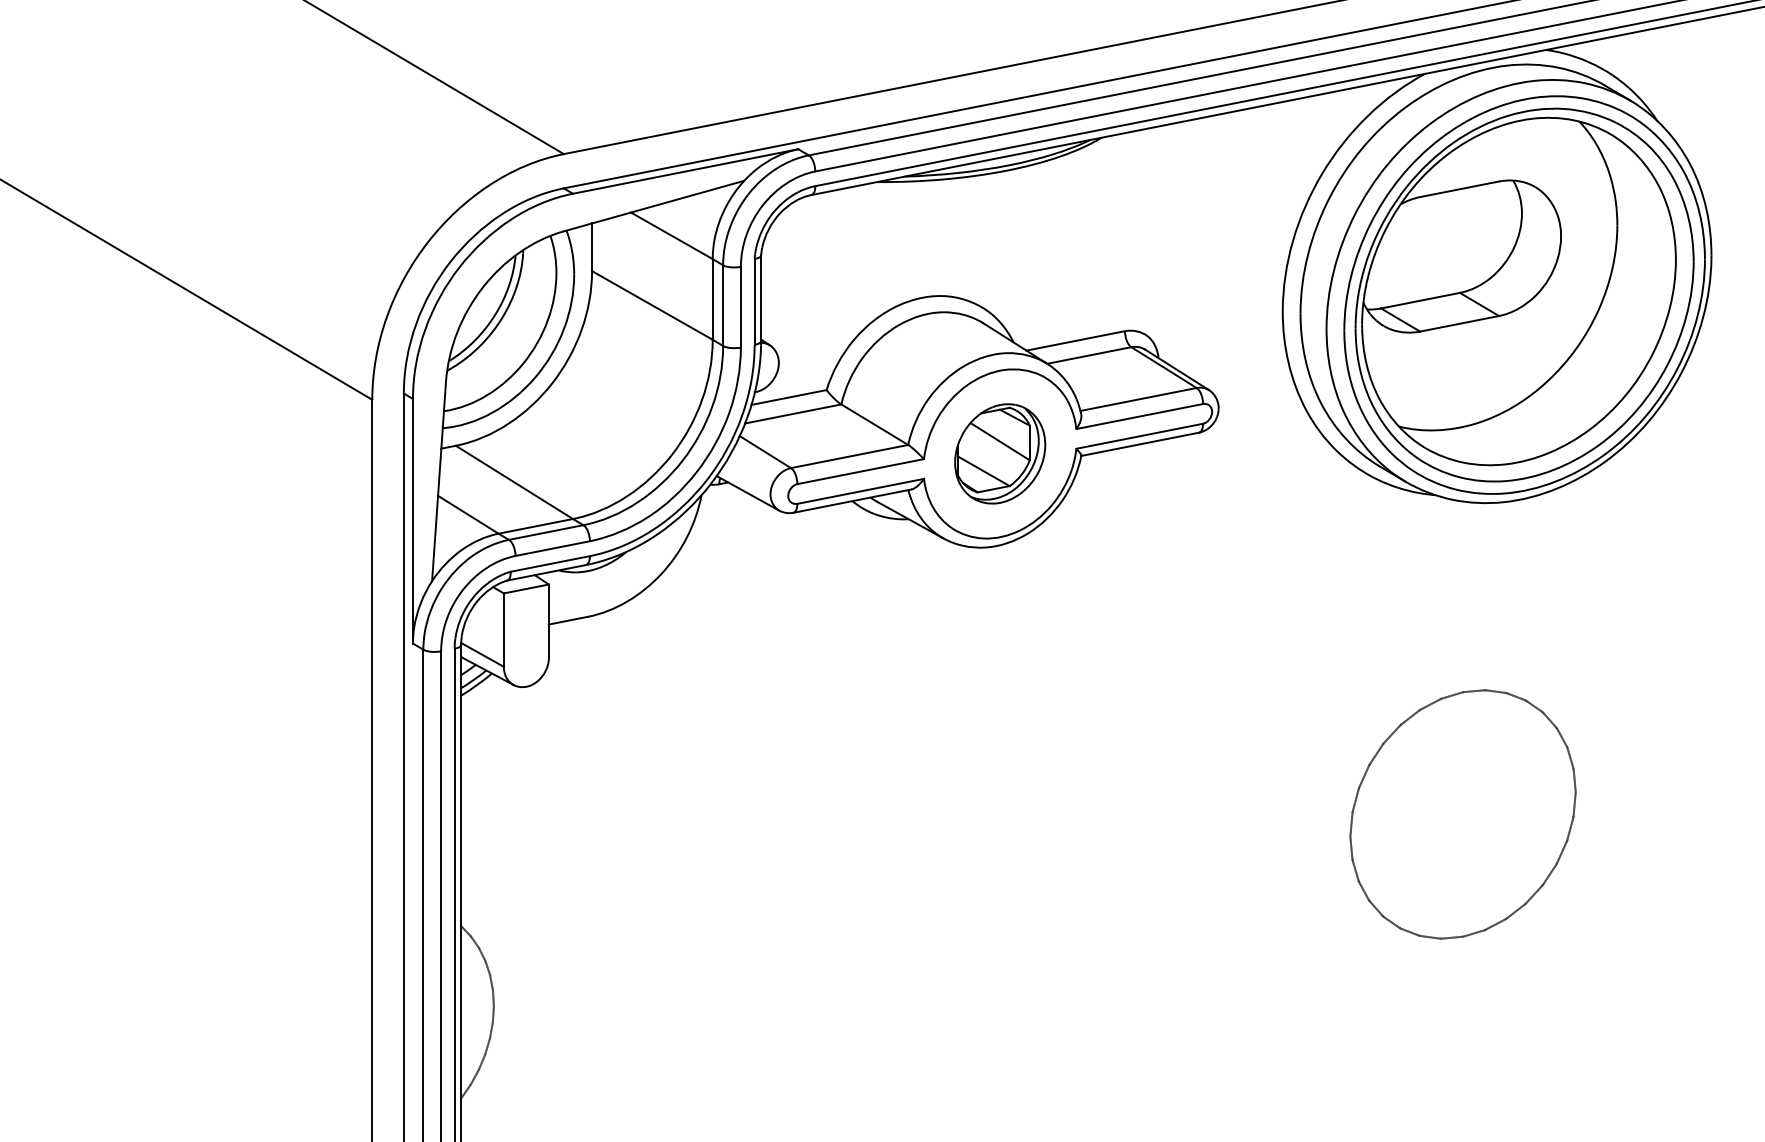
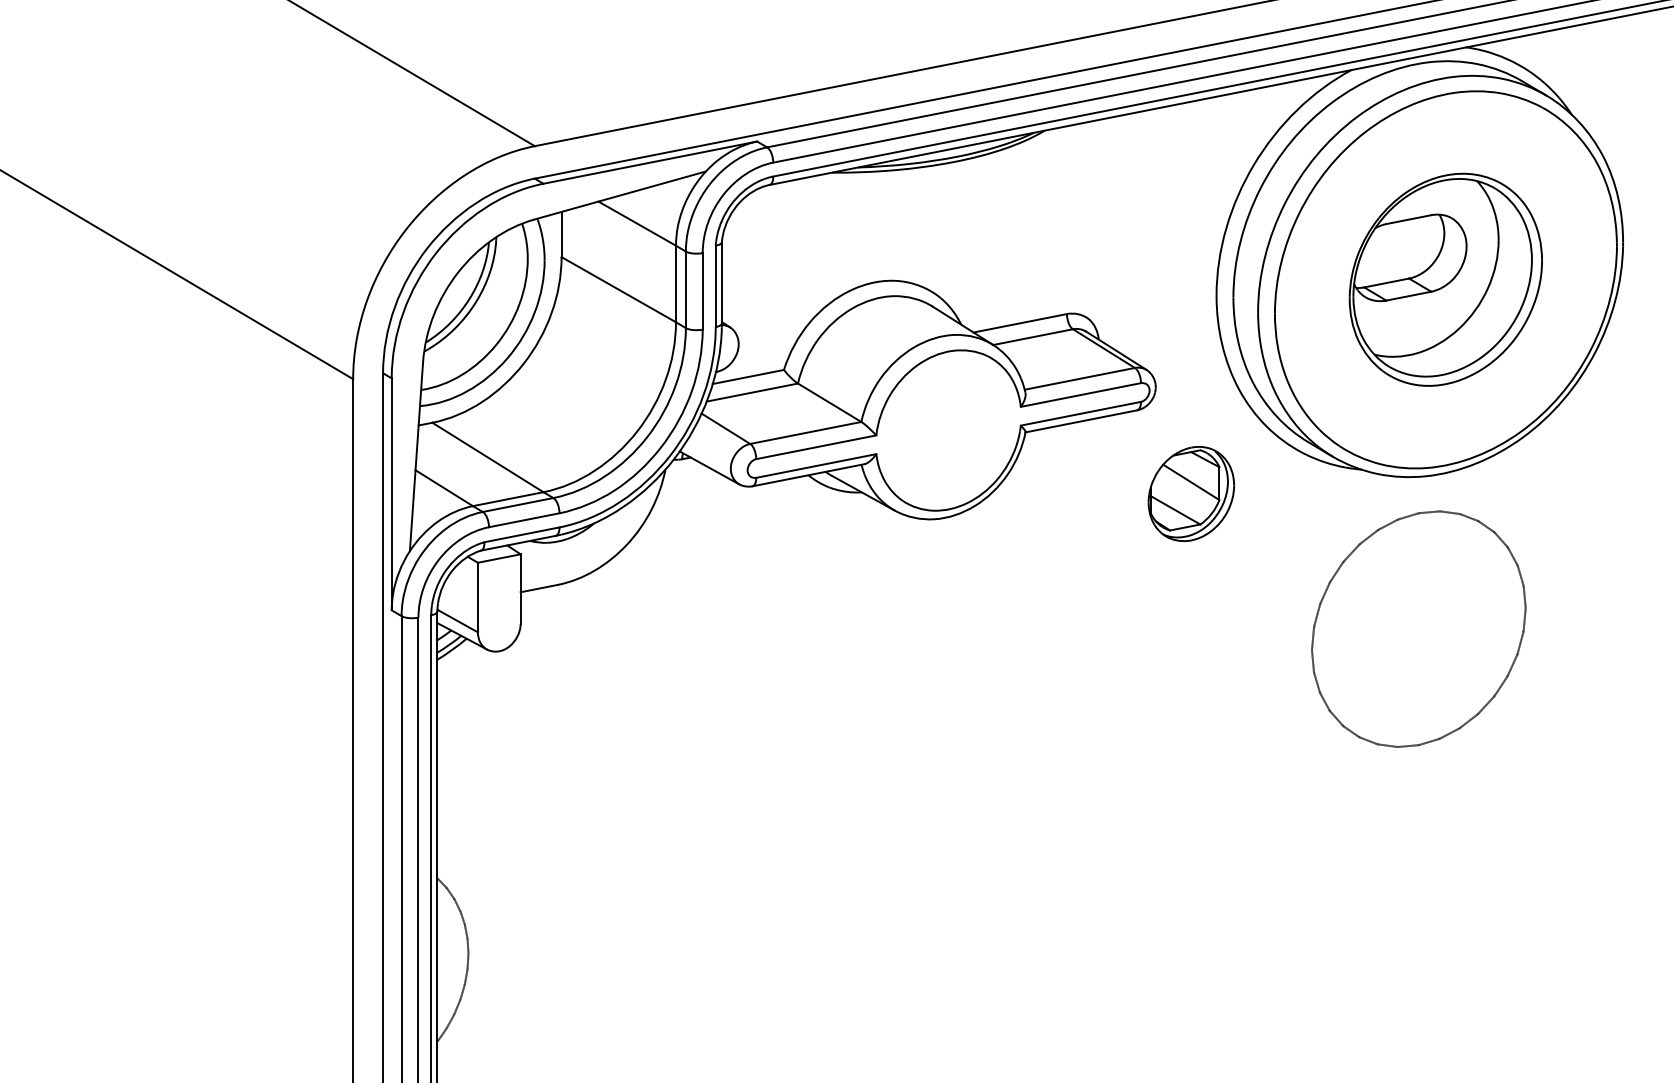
part: (1524, 294) -> (1445, 279), size x0.6
part: (1000, 453) -> (1191, 493), moved
part: (1462, 814) -> (1418, 629), moved

